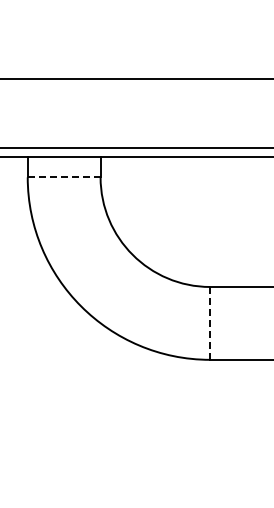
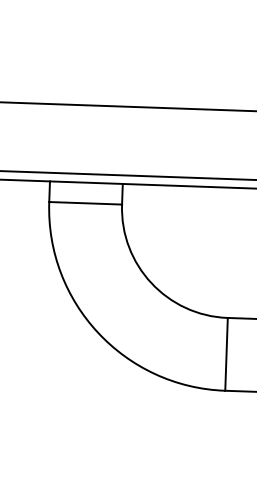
line: (63, 177) -> (84, 203), dashed -> solid
line: (210, 323) -> (226, 354), dashed -> solid

